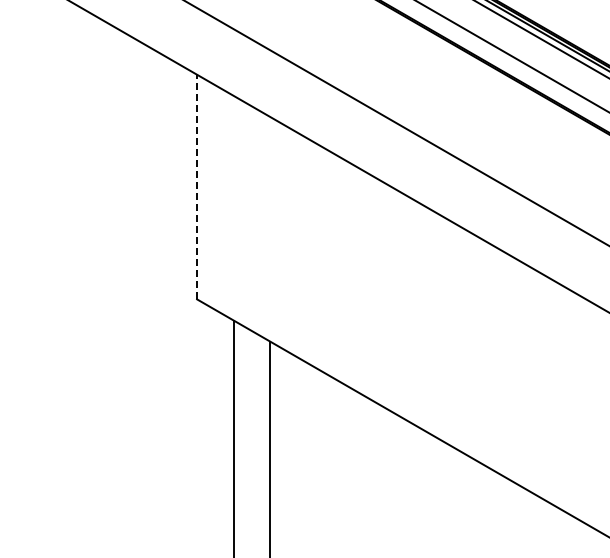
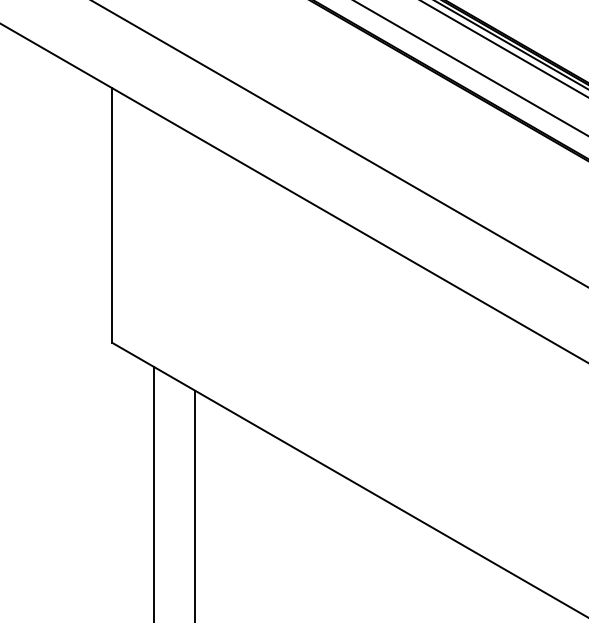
line: (197, 186) -> (112, 214), dashed -> solid

